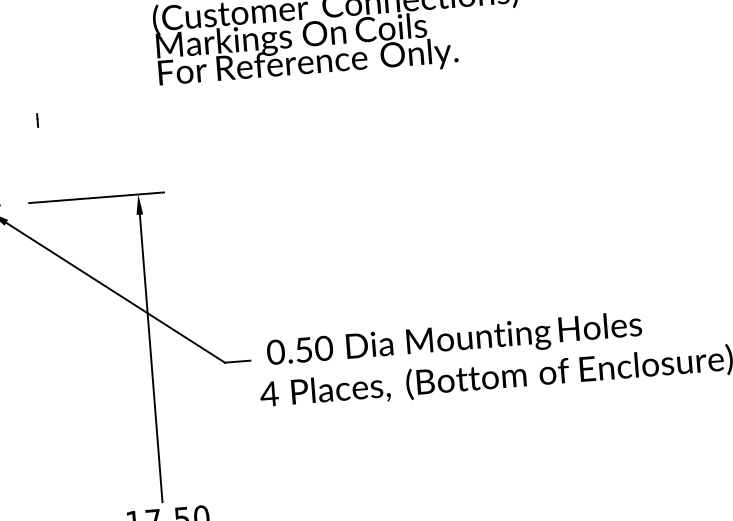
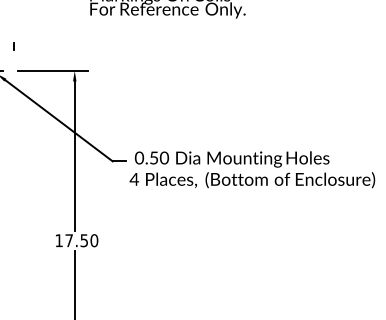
part: (37, 120) -> (13, 46), moved

